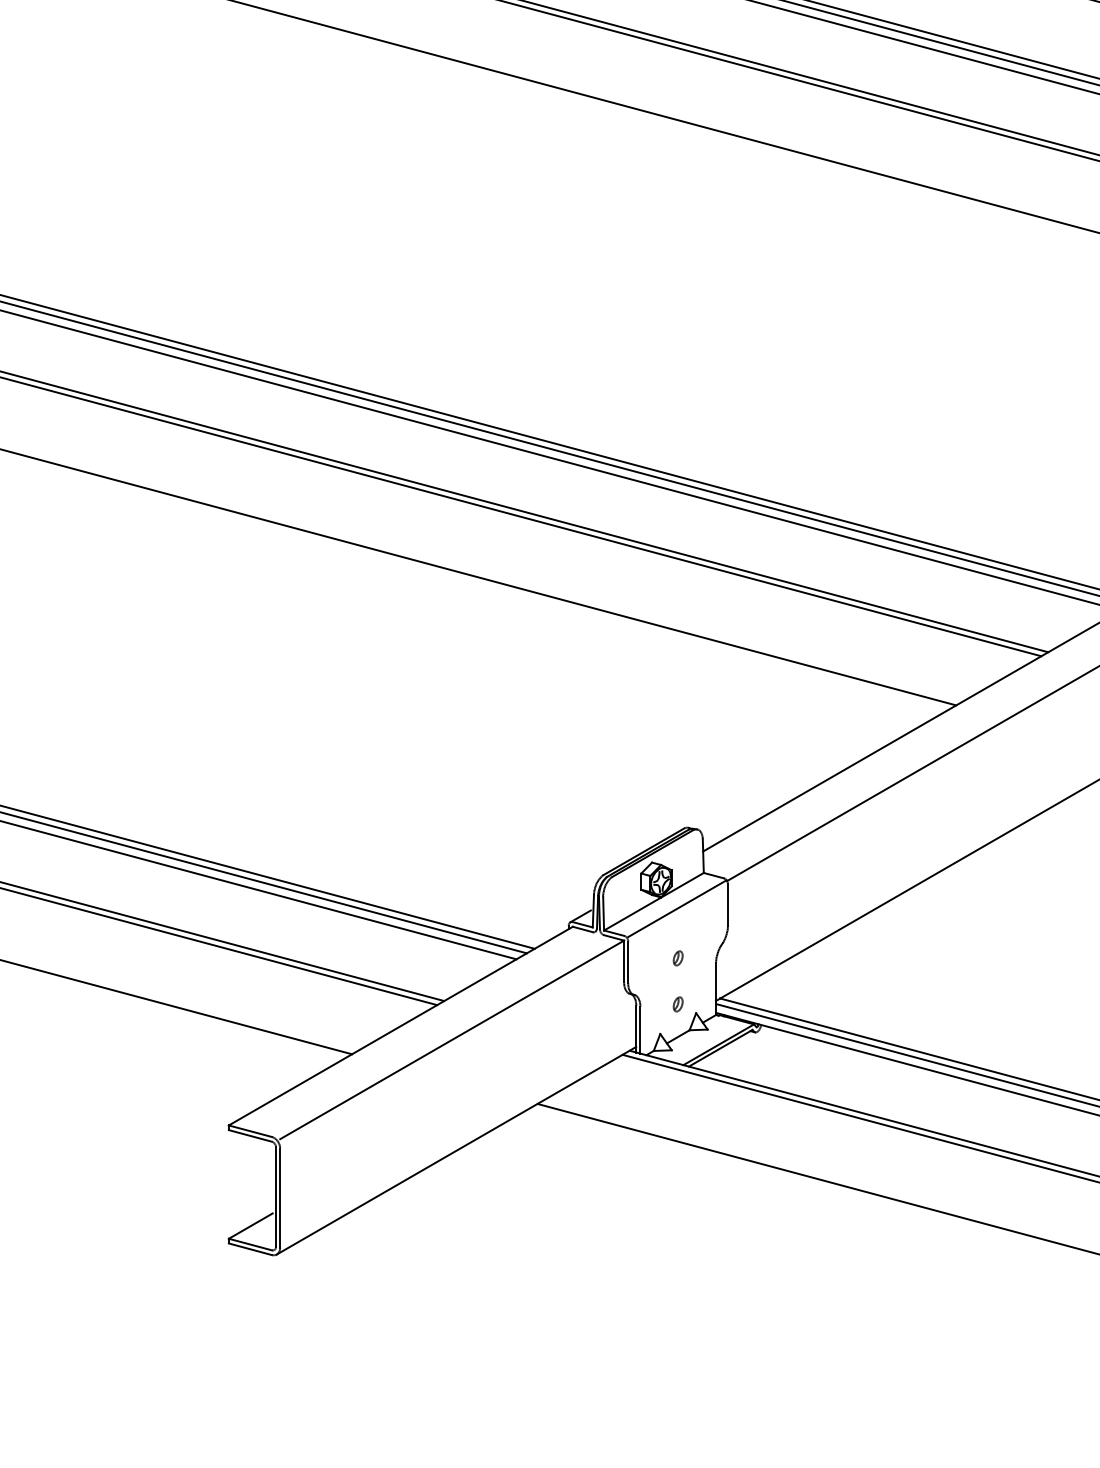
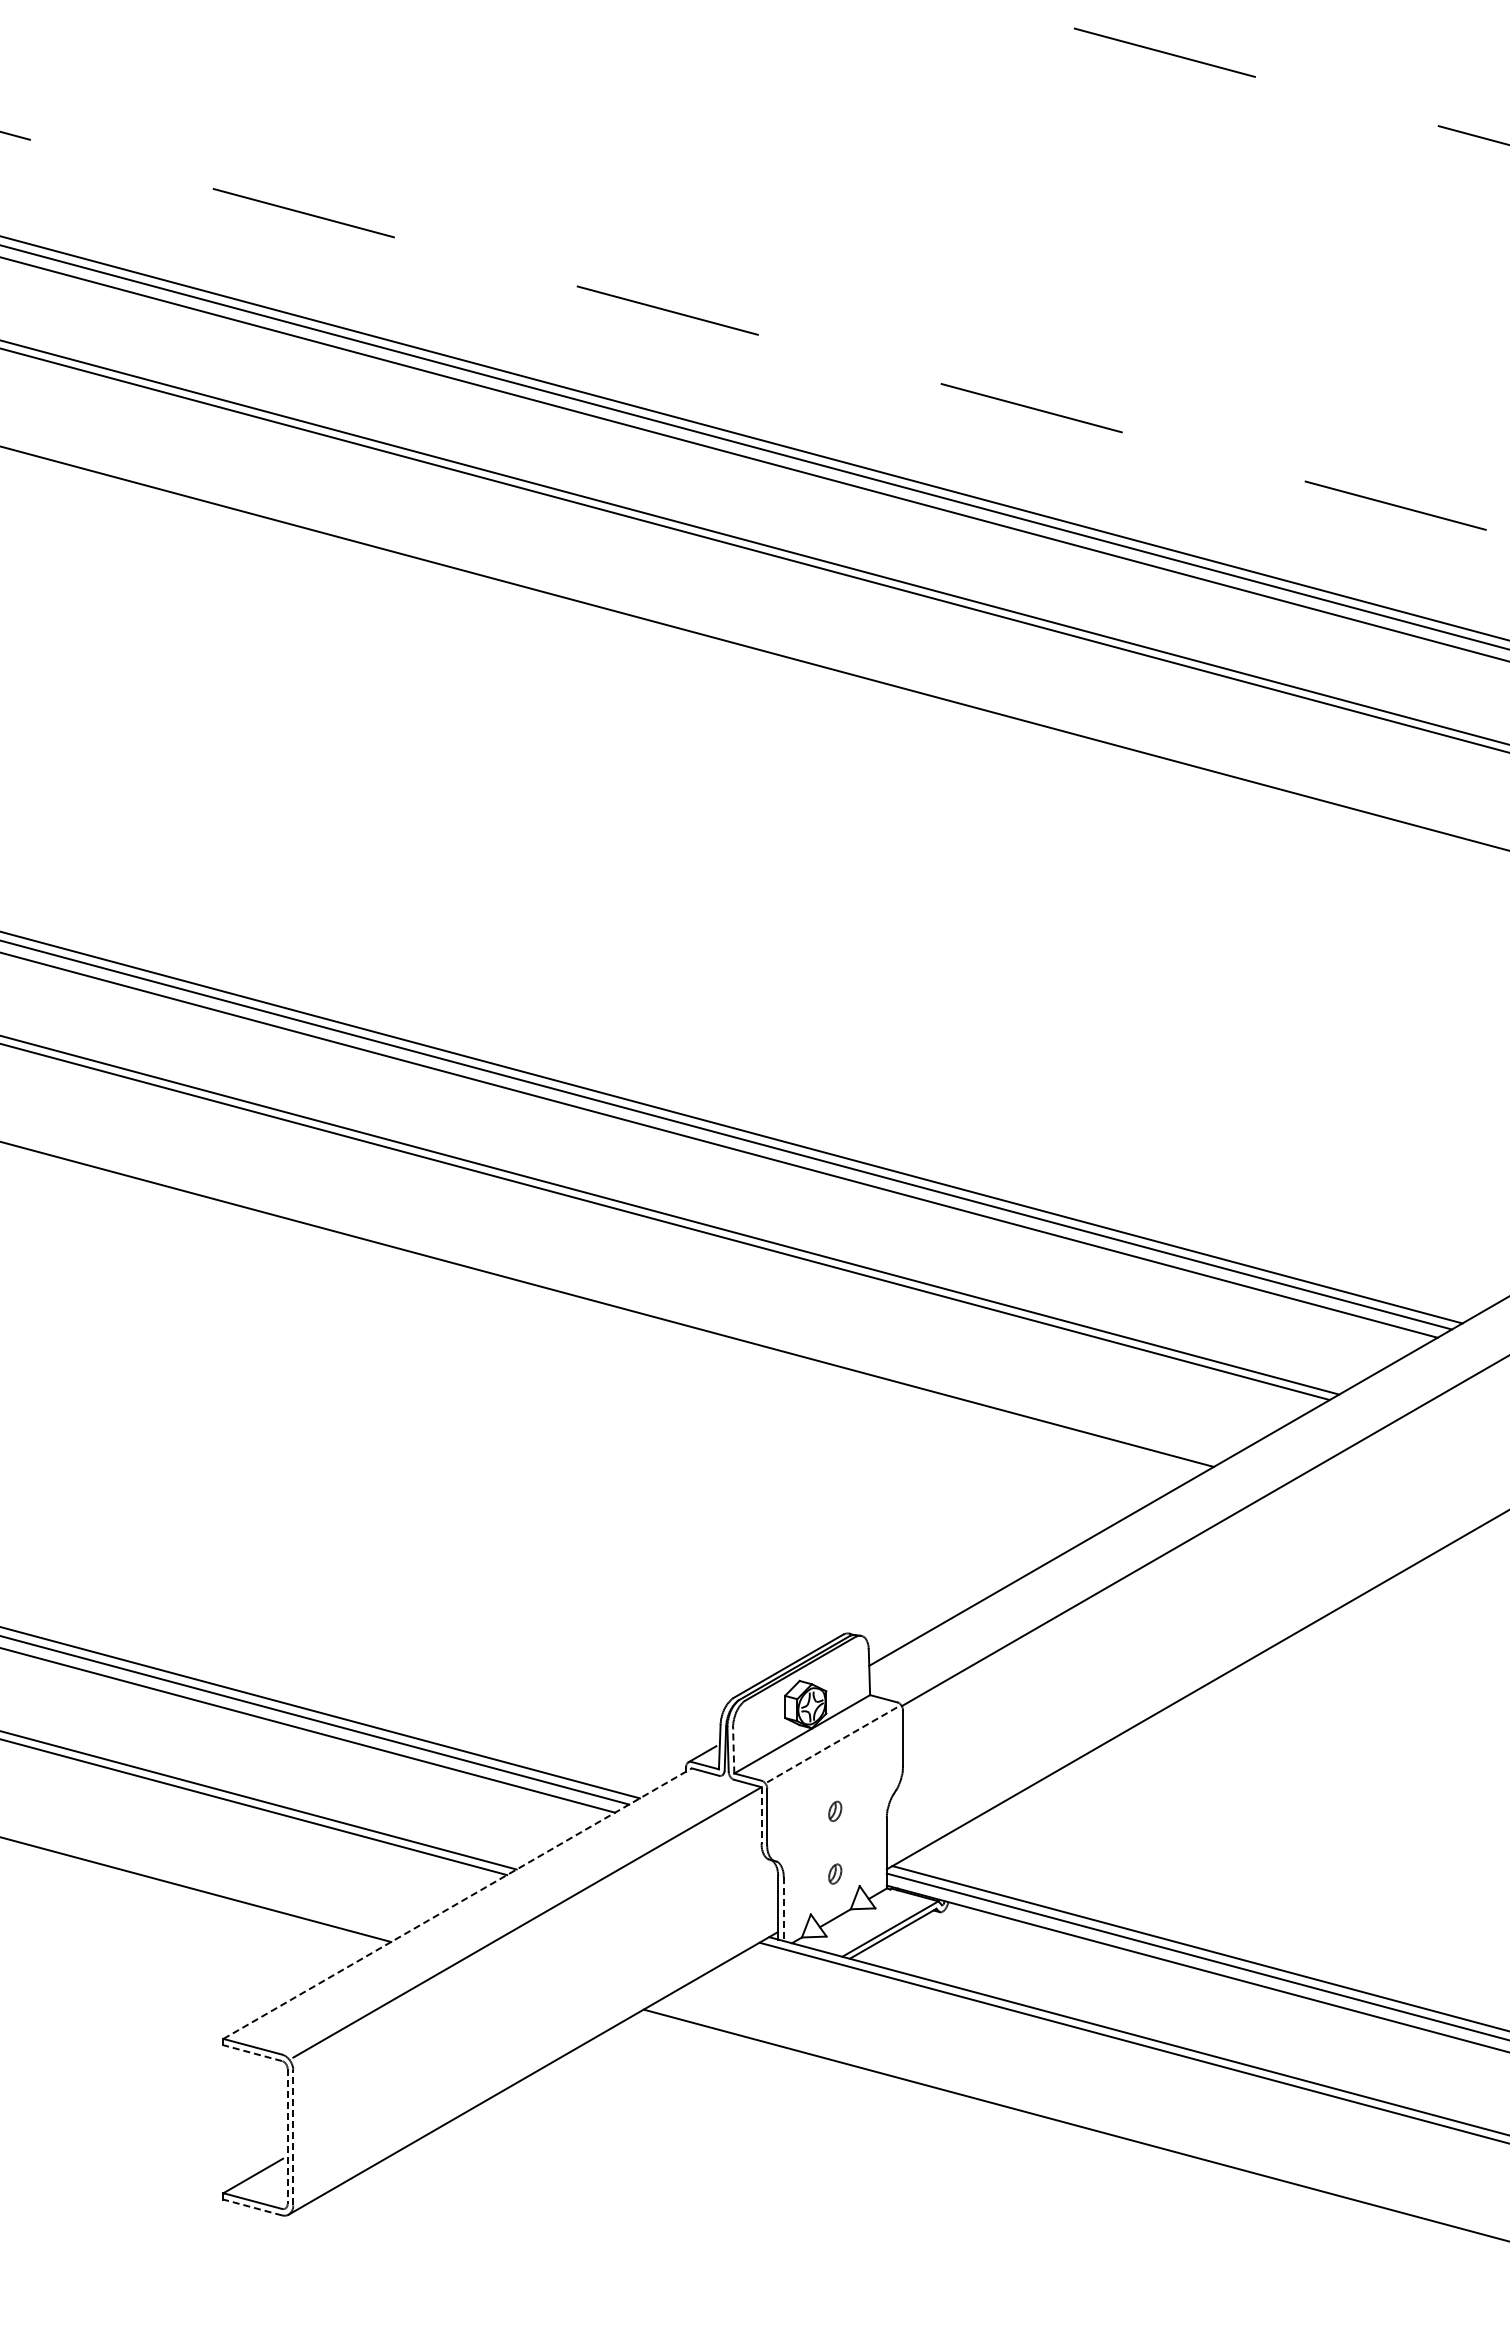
line: (677, 908) -> (834, 1743), solid -> dashed
line: (603, 913) -> (733, 1750), solid -> dashed
line: (624, 961) -> (761, 1815), solid -> dashed
line: (401, 1026) -> (458, 1903), solid -> dashed
line: (640, 1030) -> (783, 1909), solid -> dashed
line: (250, 1136) -> (252, 2053), solid -> dashed
line: (275, 1197) -> (287, 2136), solid -> dashed
line: (280, 1197) -> (293, 2137), solid -> dashed
line: (250, 1249) -> (252, 2207), solid -> dashed

